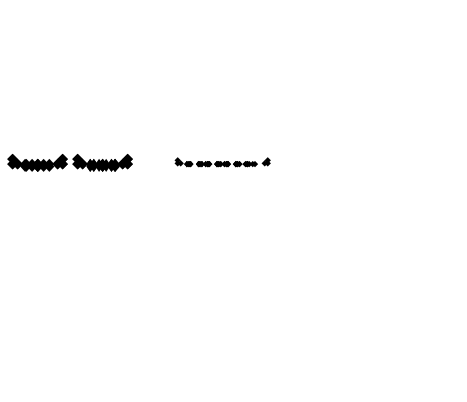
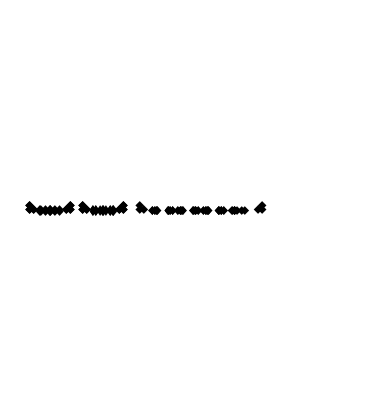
part: (222, 161) -> (200, 207), size x1.67

